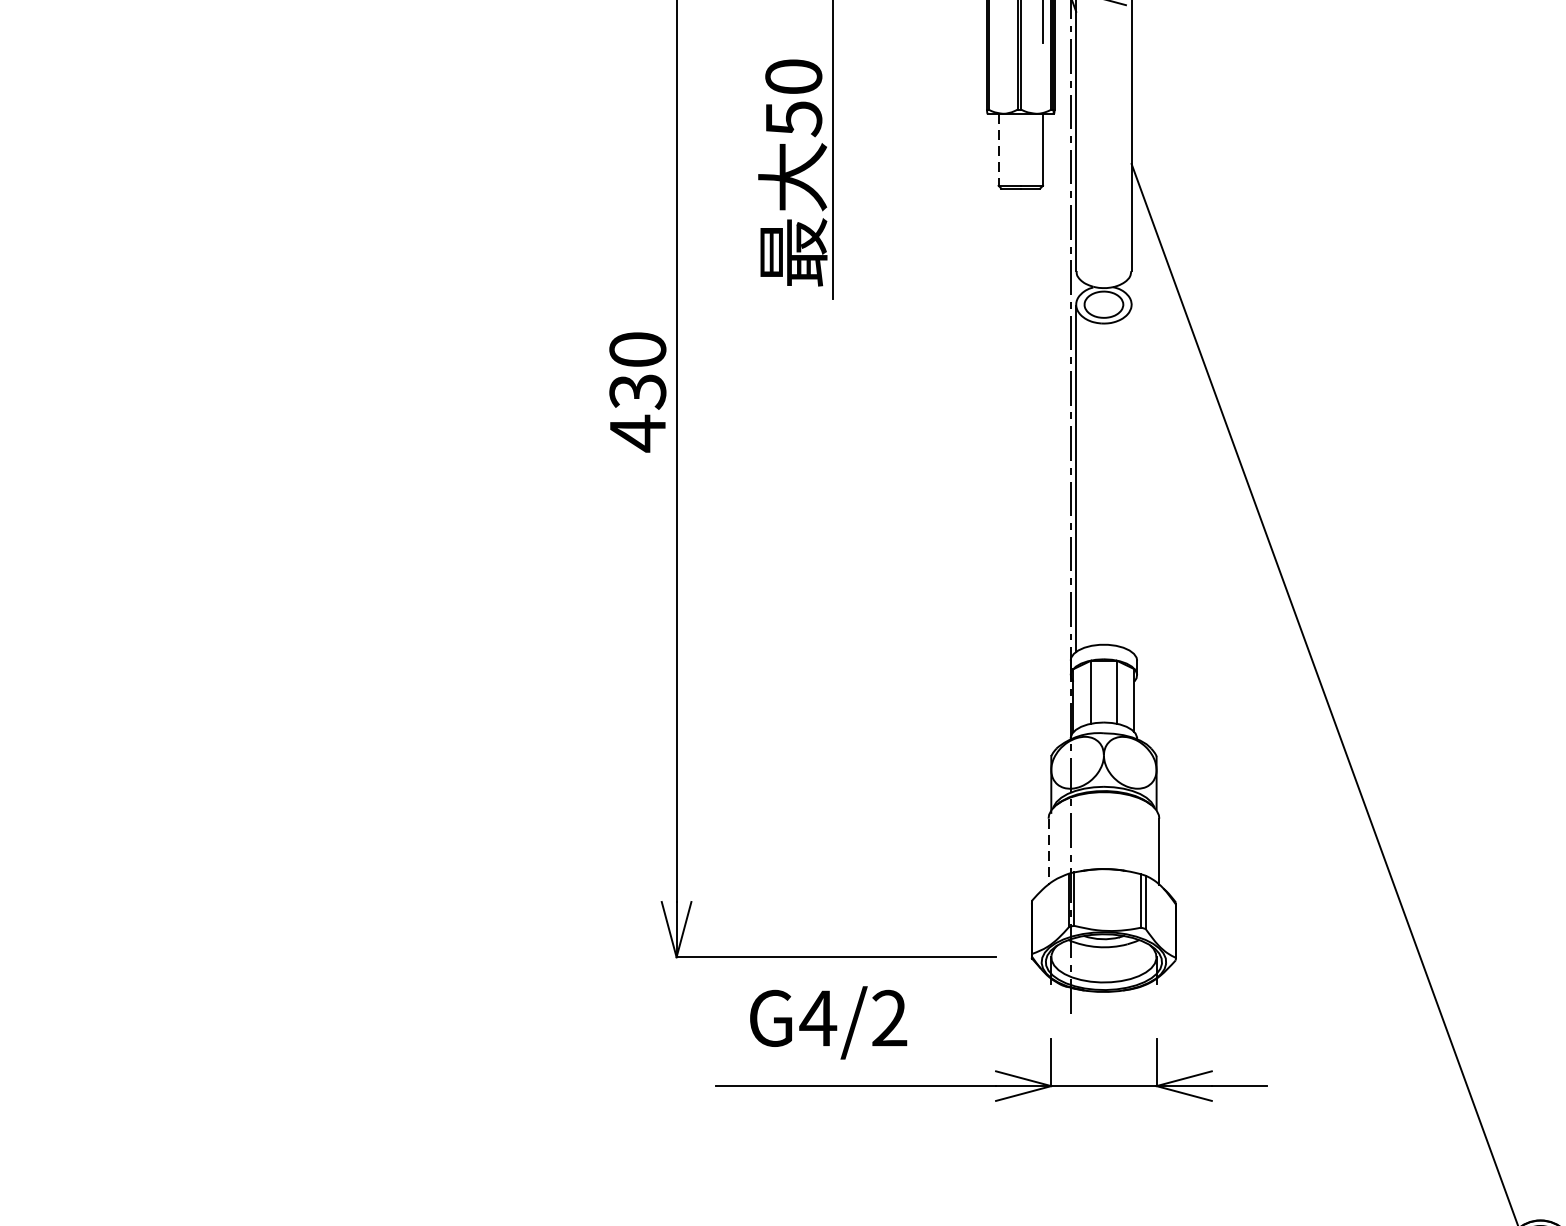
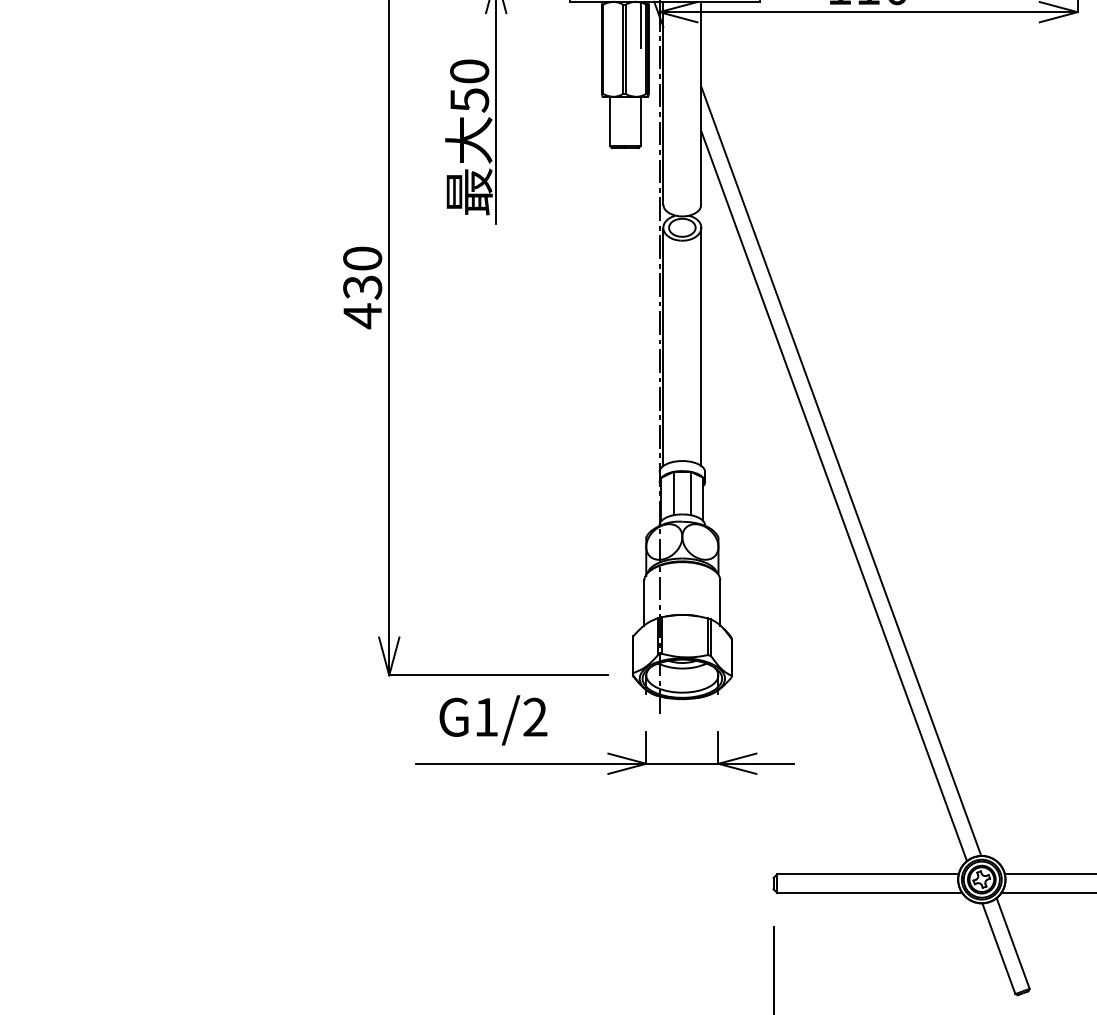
line: (999, 149) -> (610, 121), dashed -> solid
line: (1131, 477) -> (701, 346), added
line: (1335, 658) -> (841, 470), added
line: (1048, 852) -> (644, 603), dashed -> solid
text: (818, 1018) -> (486, 717), G4/2 -> G1/2

